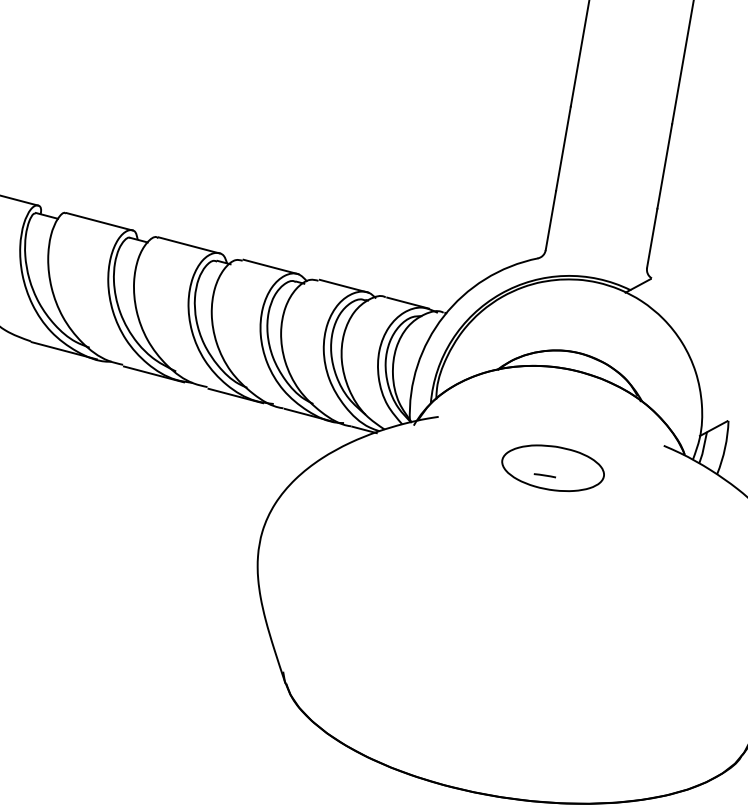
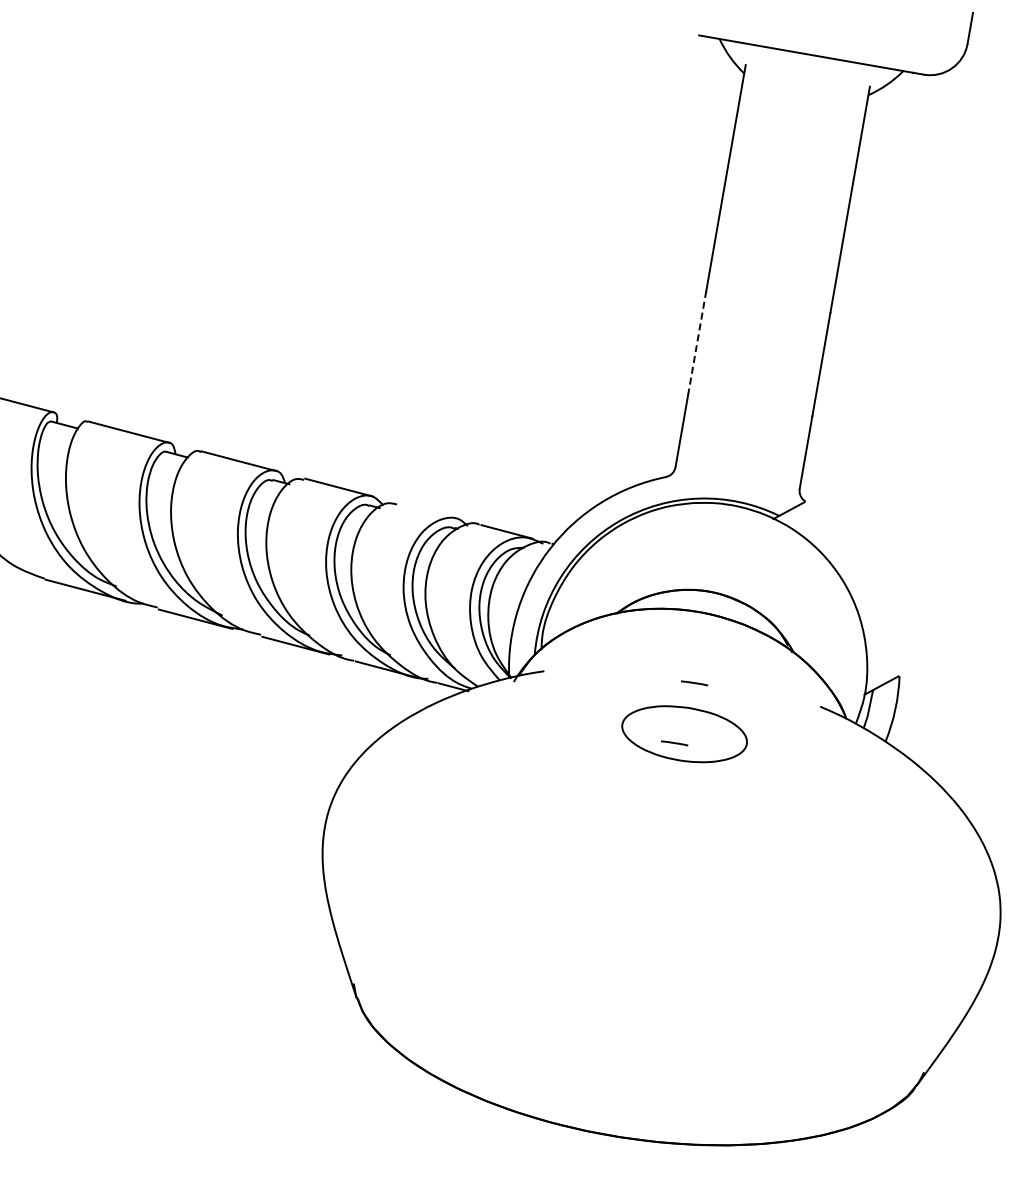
line: (563, 148) -> (697, 342), solid -> dashed
line: (344, 286) -> (428, 511), removed
line: (561, 426) -> (694, 683), added

